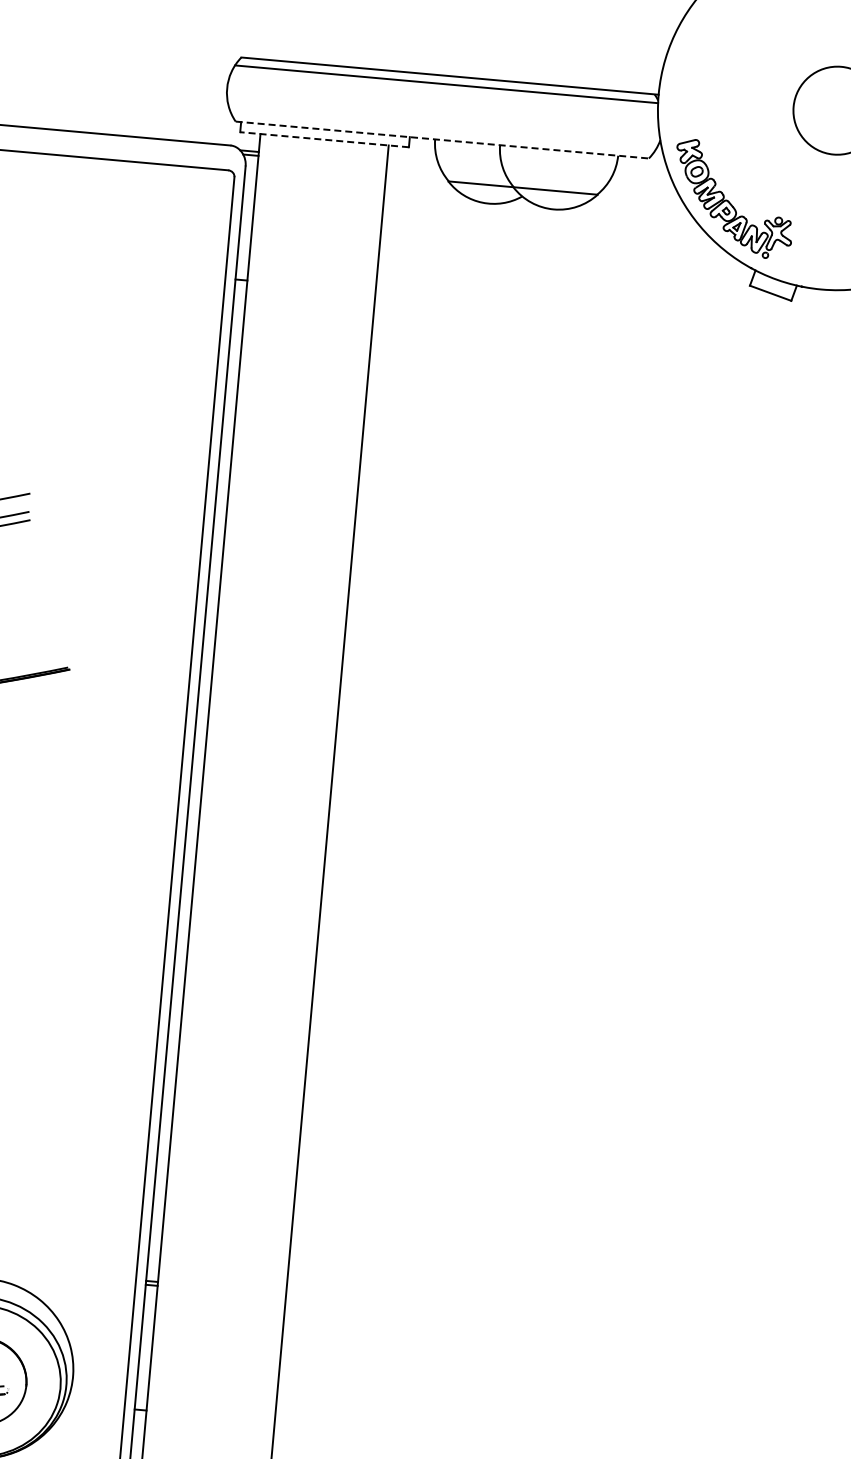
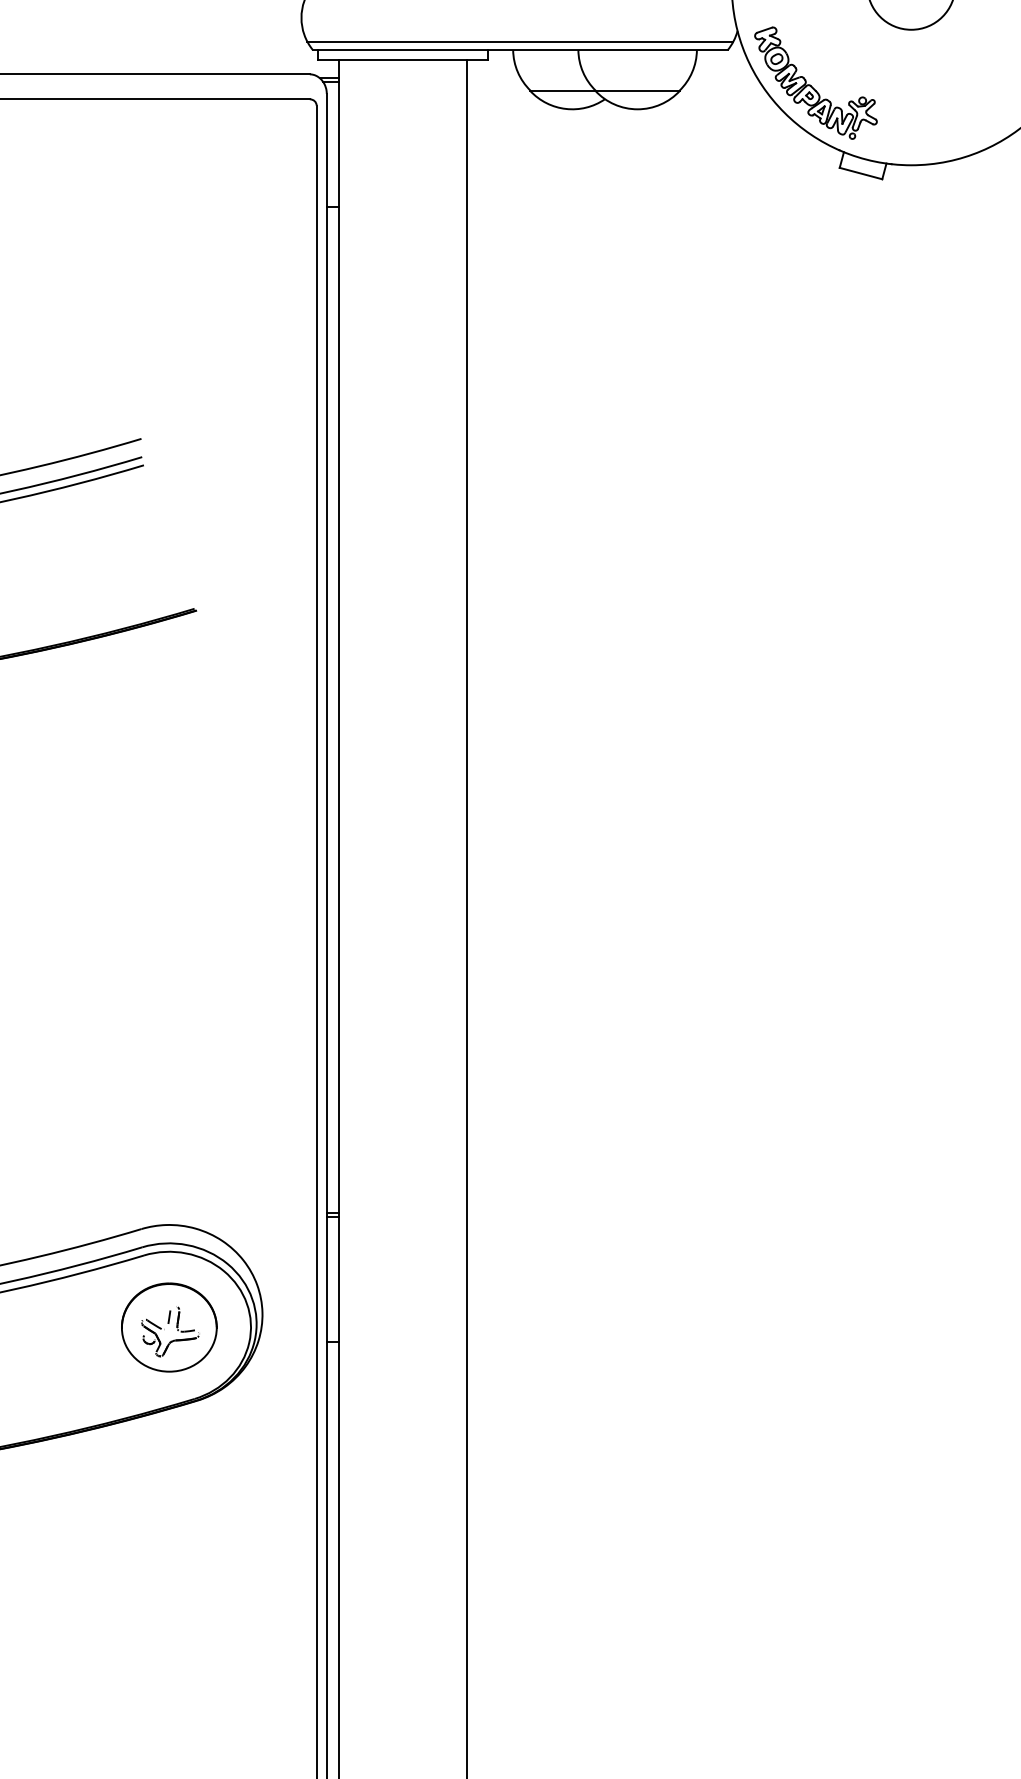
line: (443, 131) -> (520, 41), added
line: (324, 140) -> (403, 60), dashed -> solid
line: (442, 140) -> (520, 50), dashed -> solid

